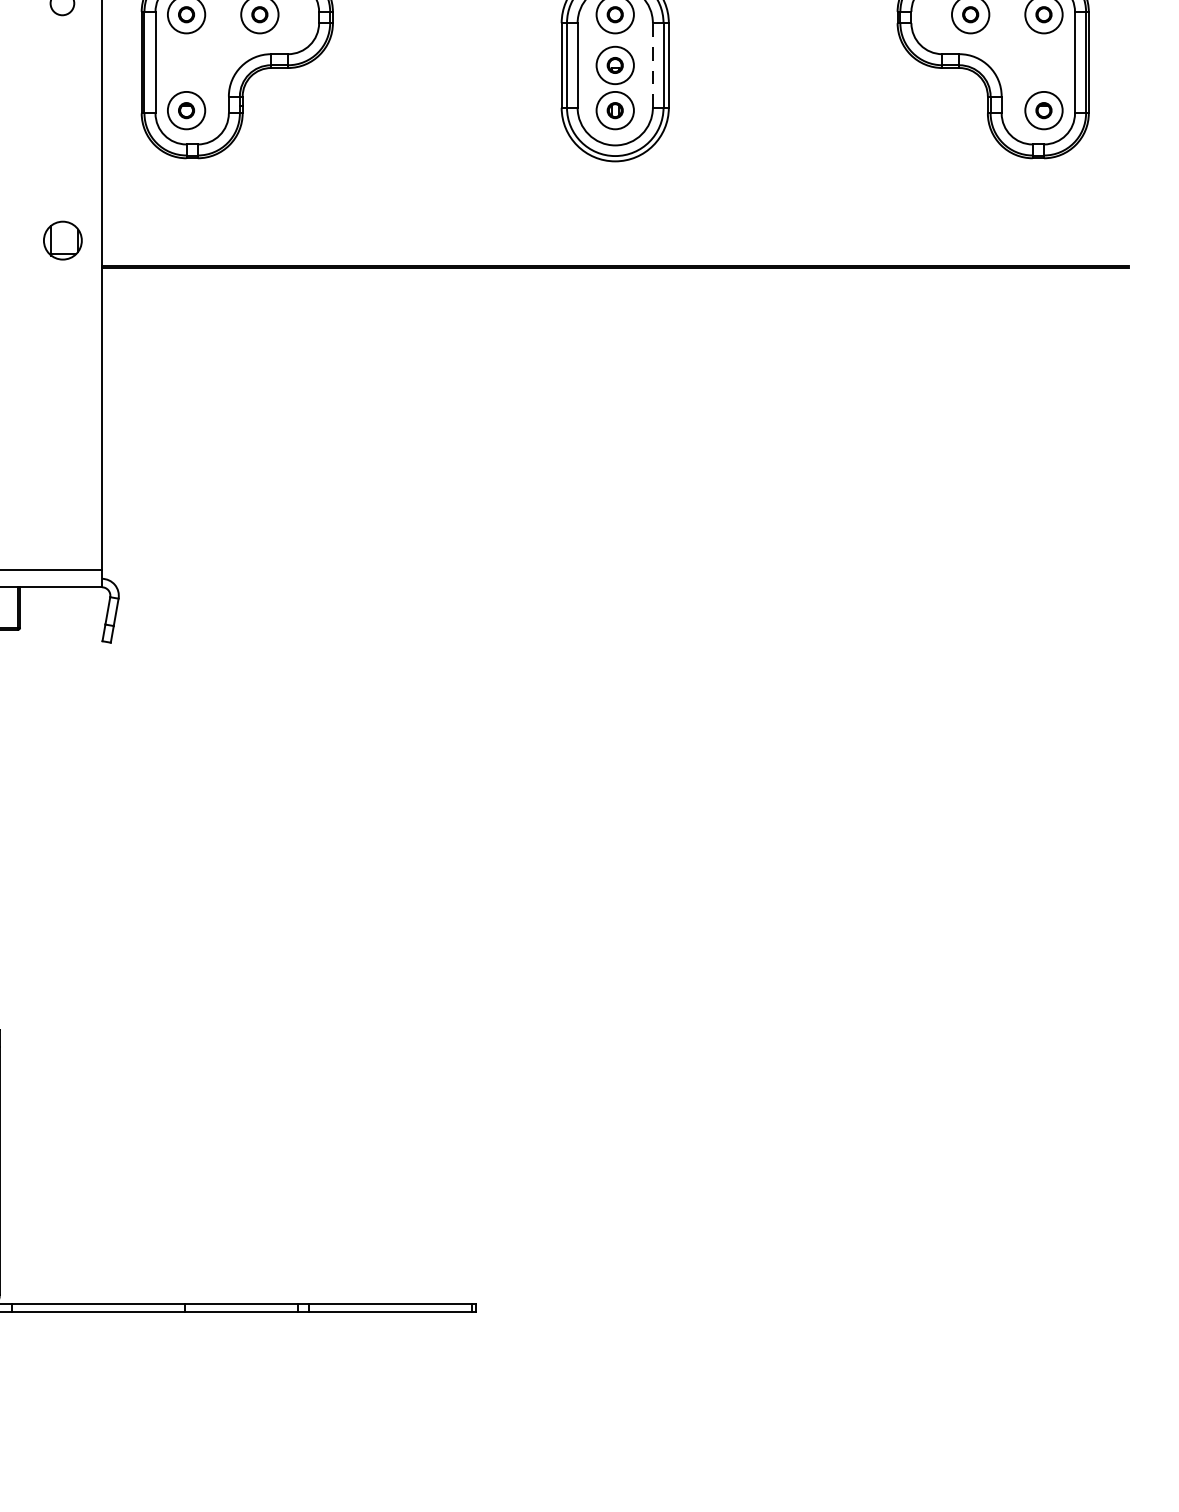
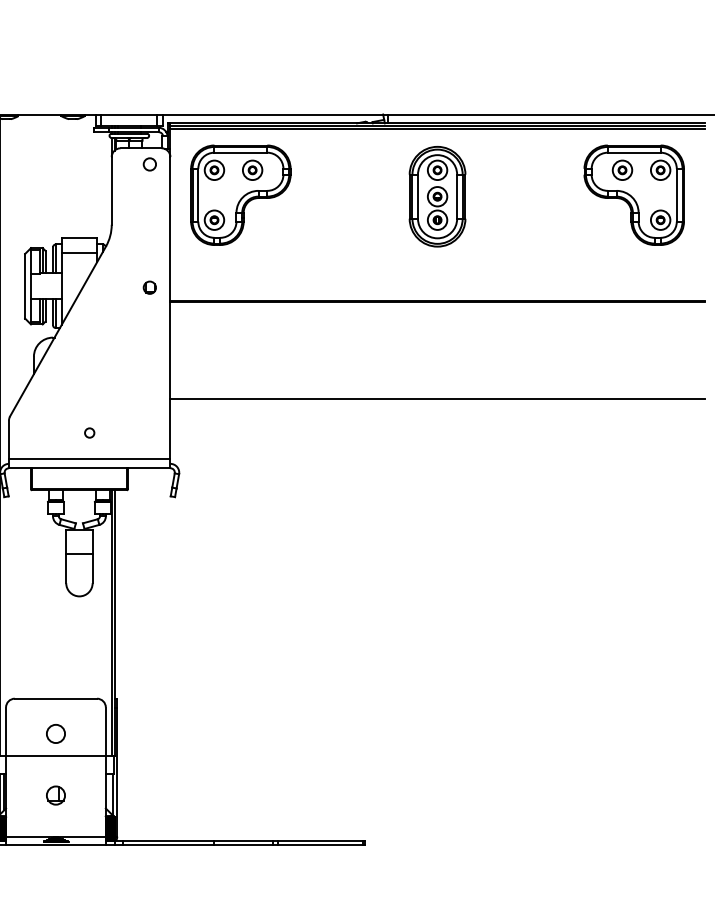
line: (653, 65) -> (457, 196), dashed -> solid
part: (61, 239) -> (149, 287), size x0.62
line: (615, 455) -> (437, 399), added

